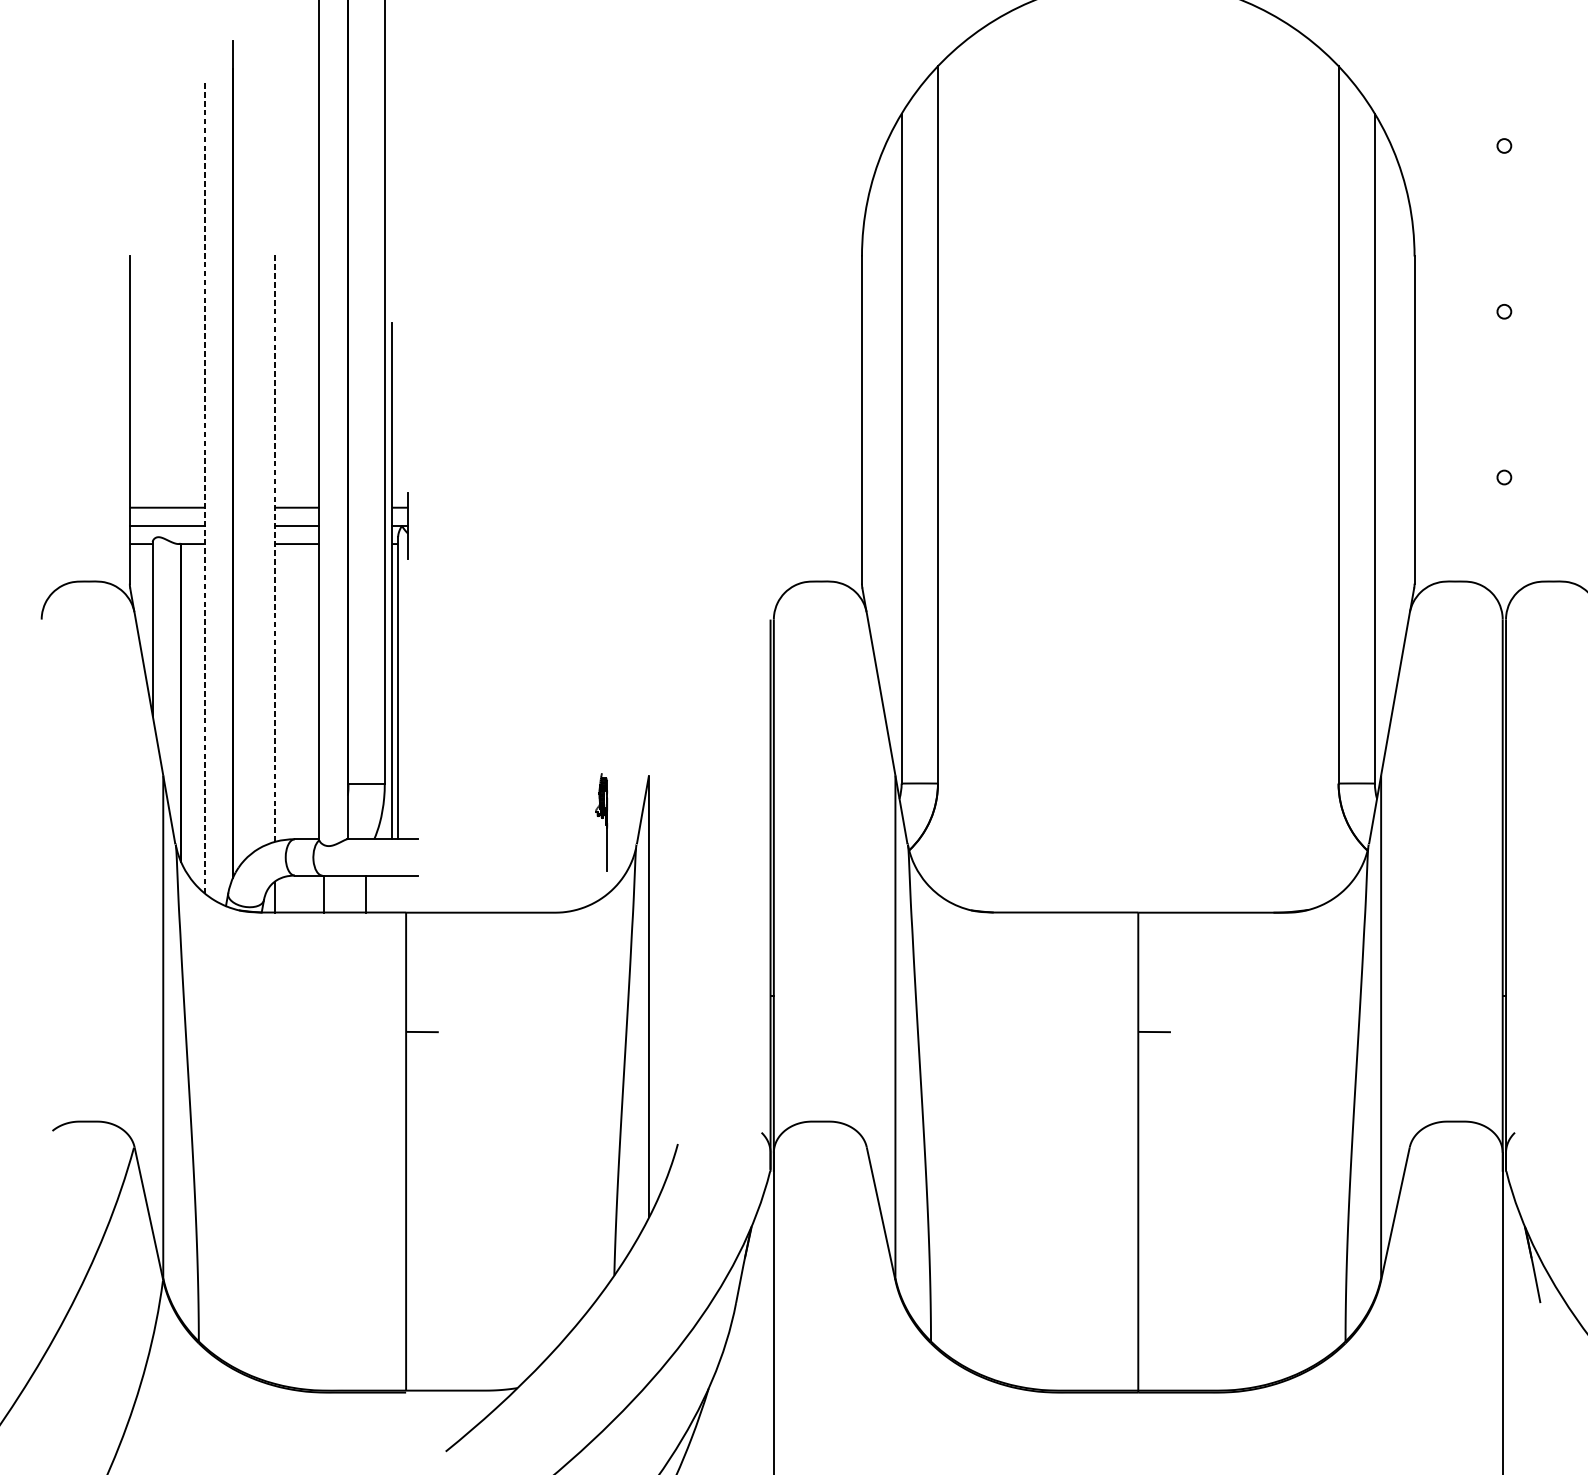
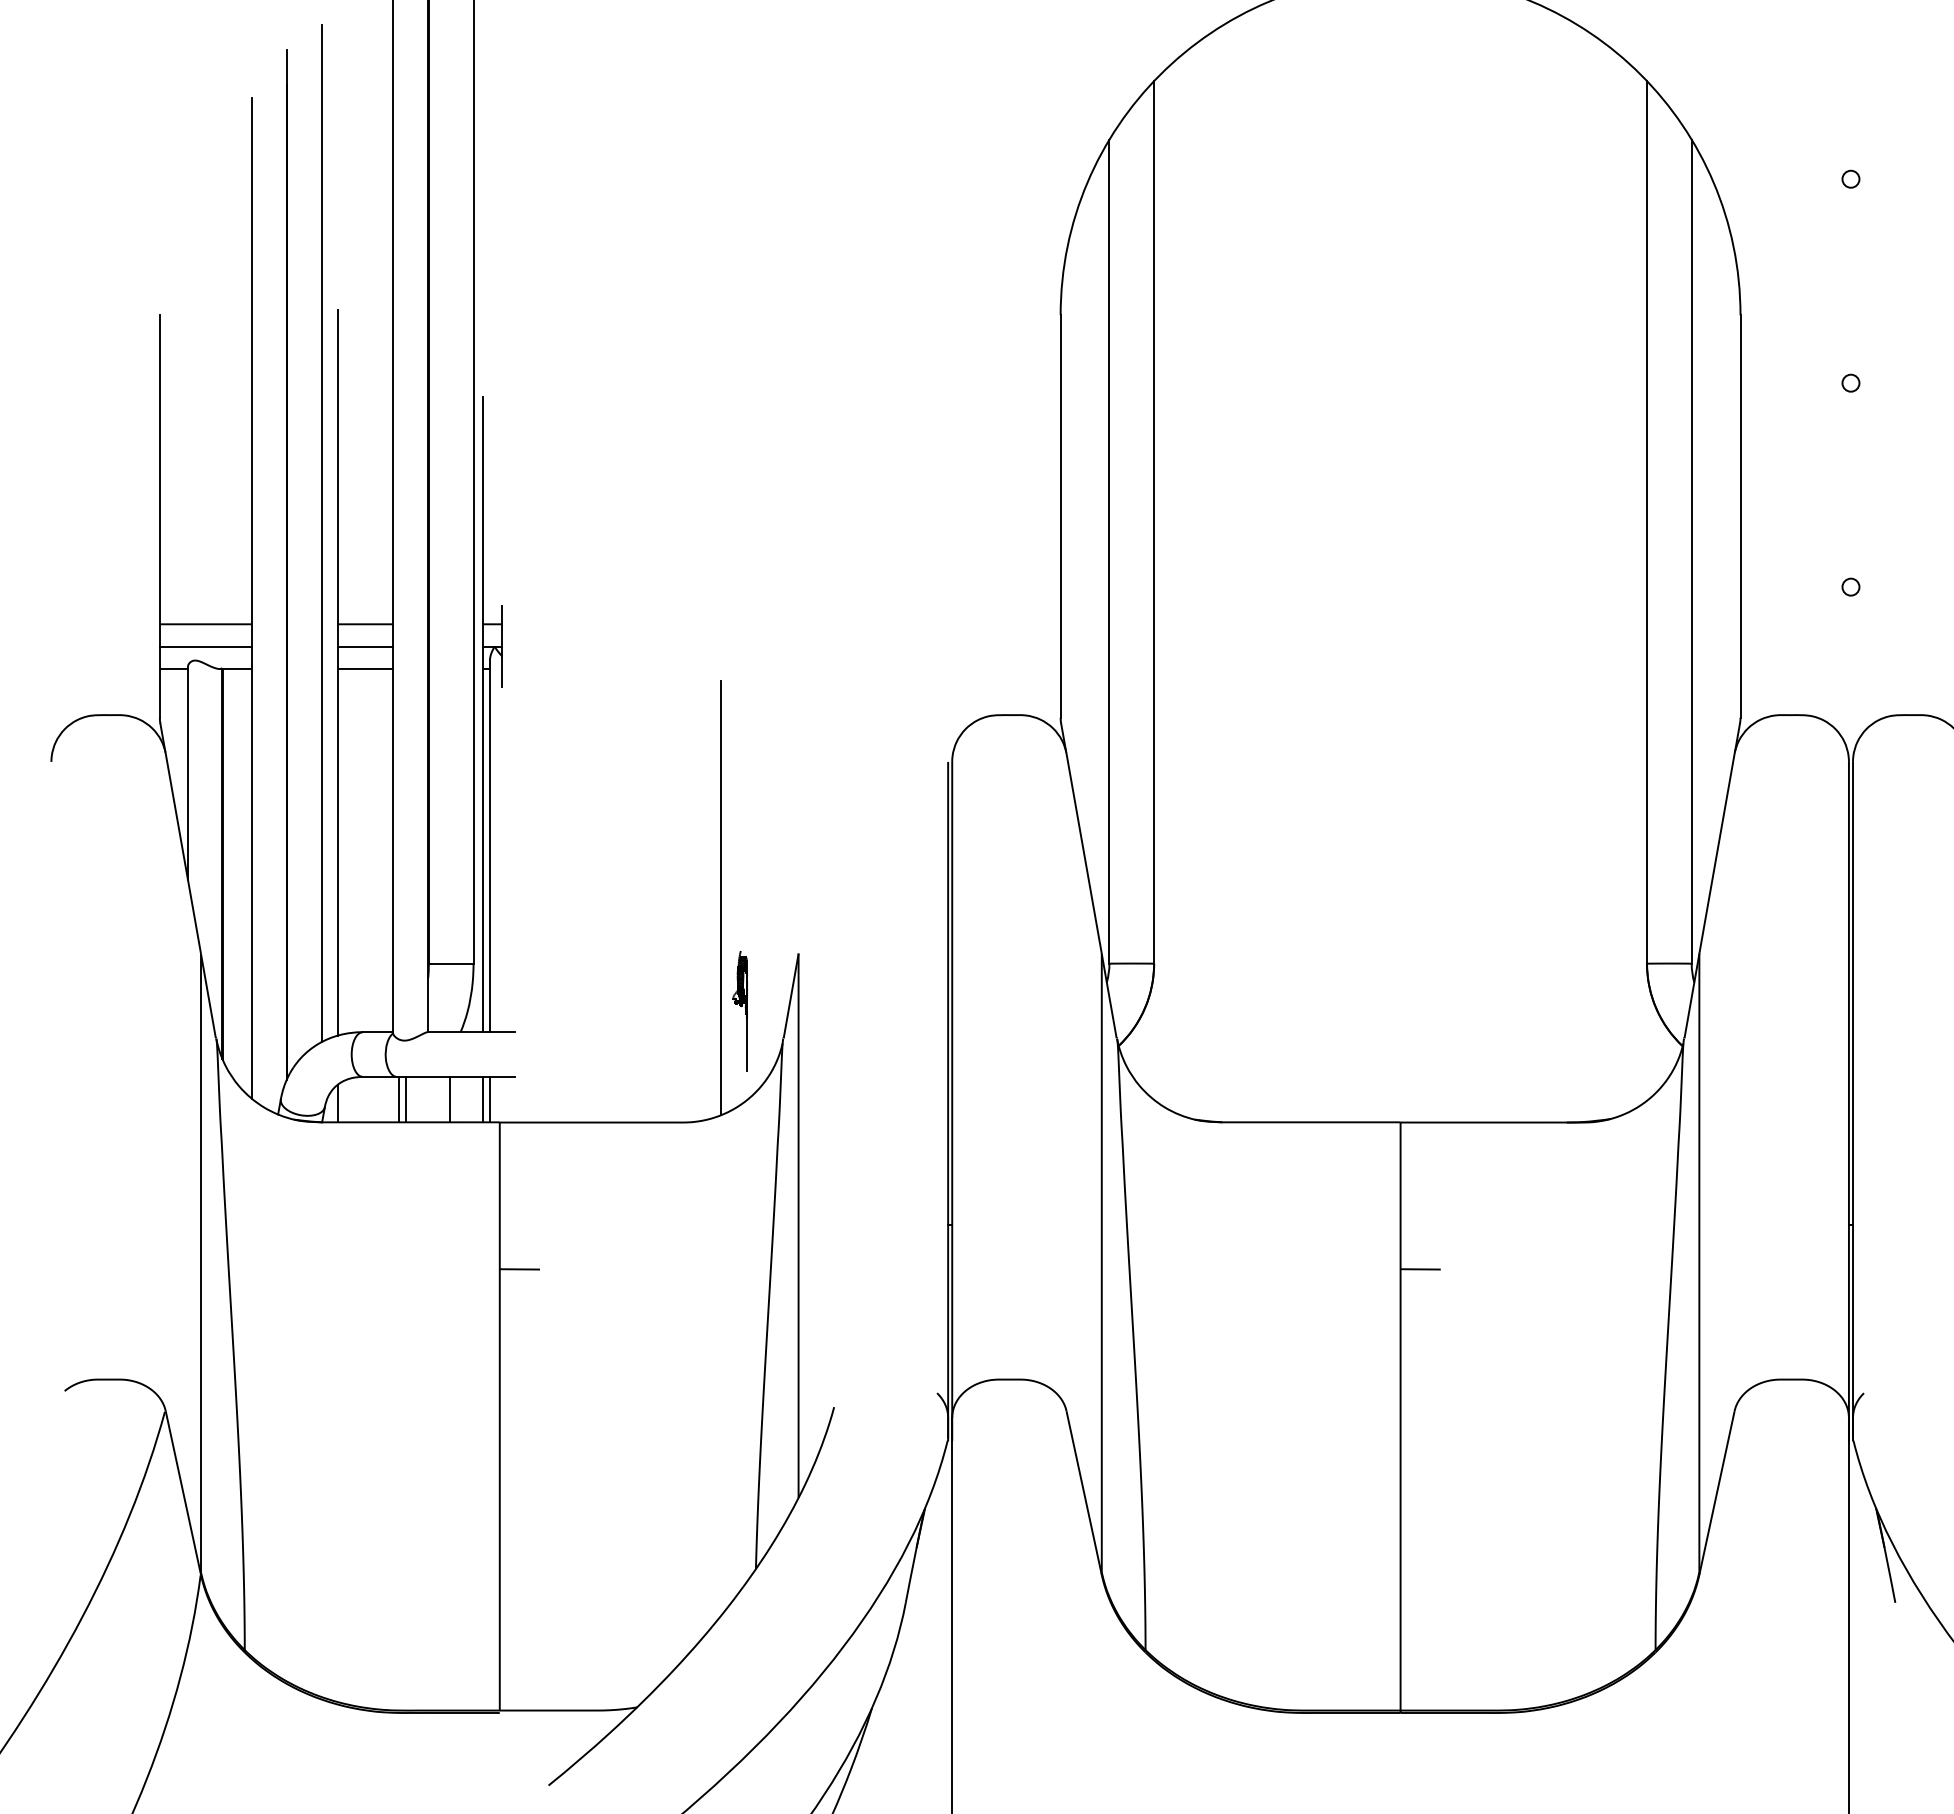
line: (262, 433) -> (322, 533), added
line: (204, 485) -> (251, 597), dashed -> solid
line: (275, 546) -> (338, 672), dashed -> solid
line: (585, 729) -> (720, 897), added
line: (329, 893) -> (405, 1099), added
line: (392, 893) -> (482, 1099), added
line: (397, 893) -> (489, 1099), added

